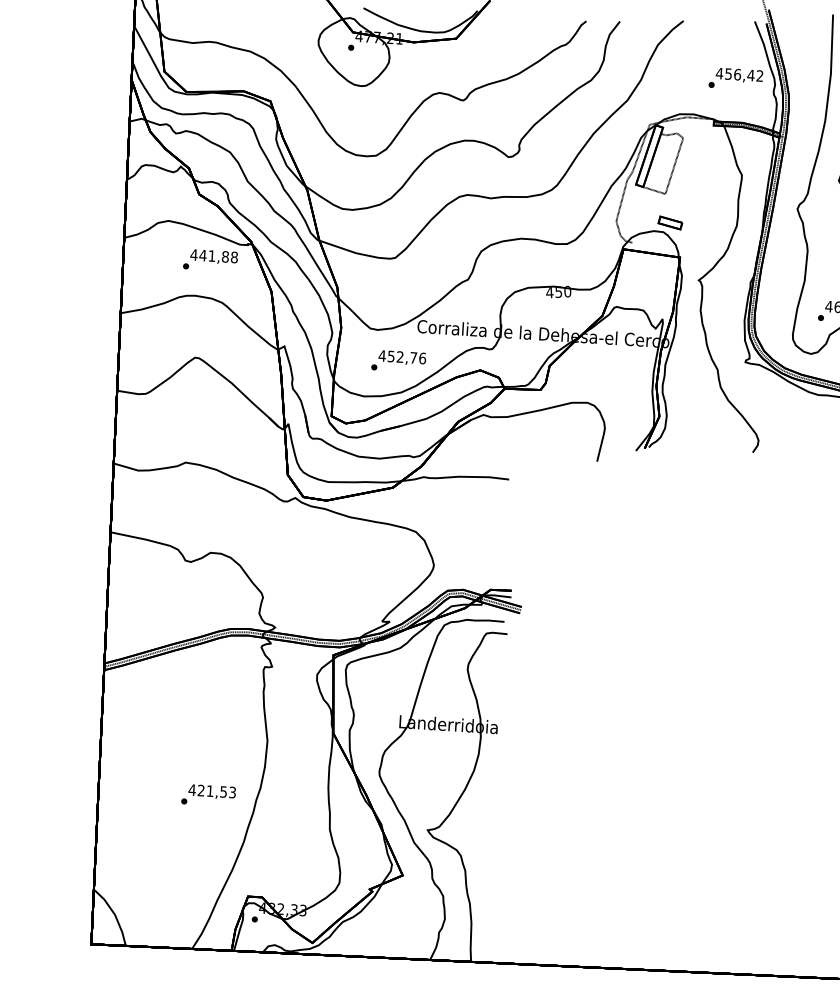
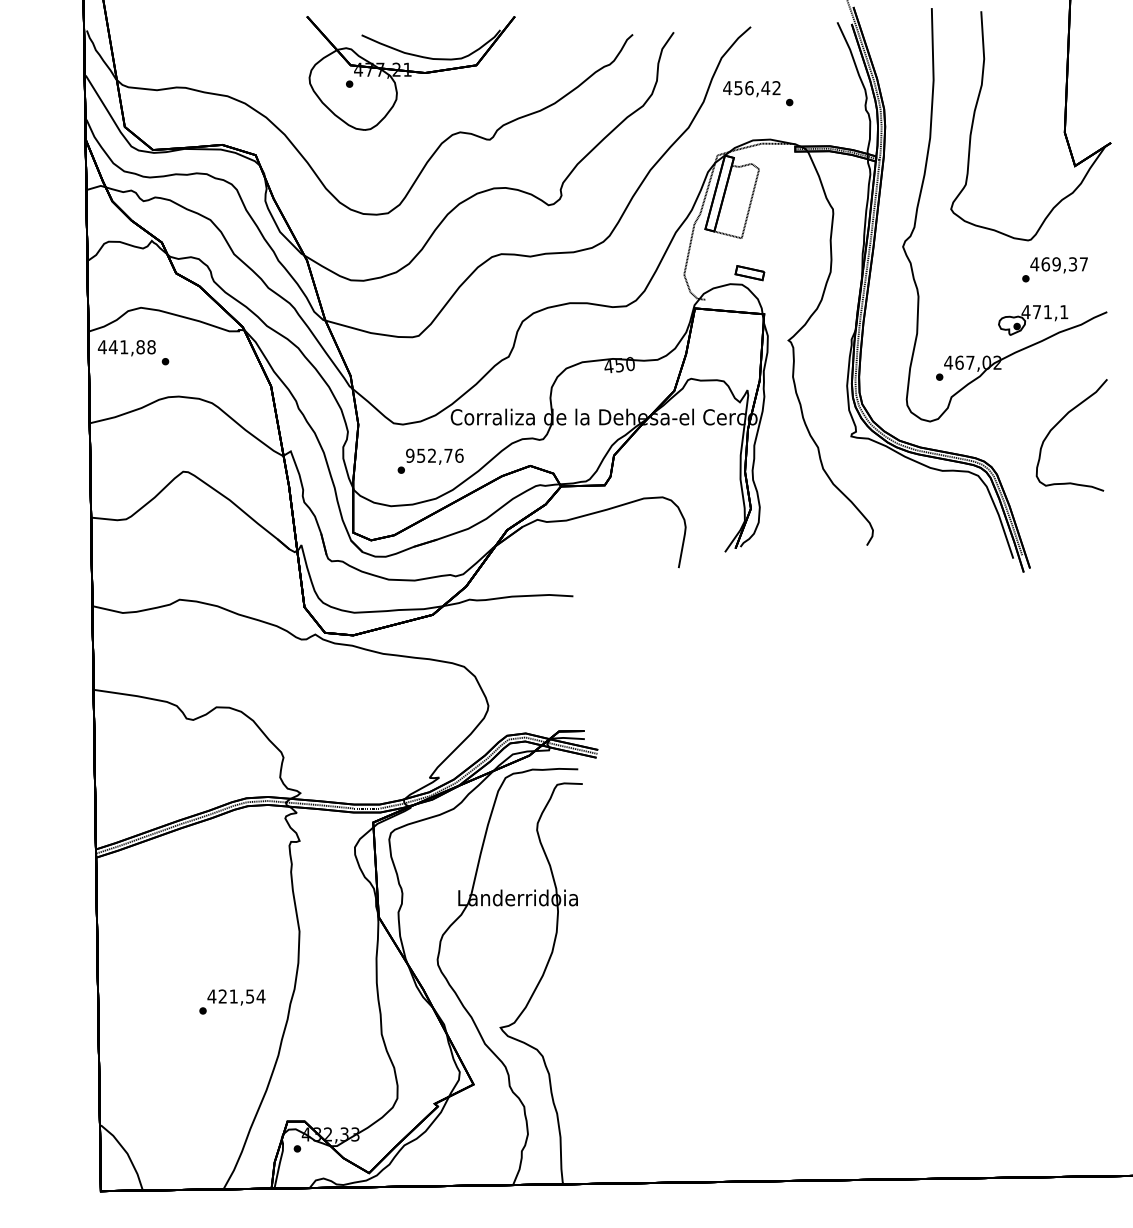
text: (739, 75) -> (751, 89), moved
text: (213, 257) -> (126, 348), moved
text: (381, 355) -> (409, 455), 452,76 -> 952,76
text: (232, 792) -> (260, 996), 421,53 -> 421,54

